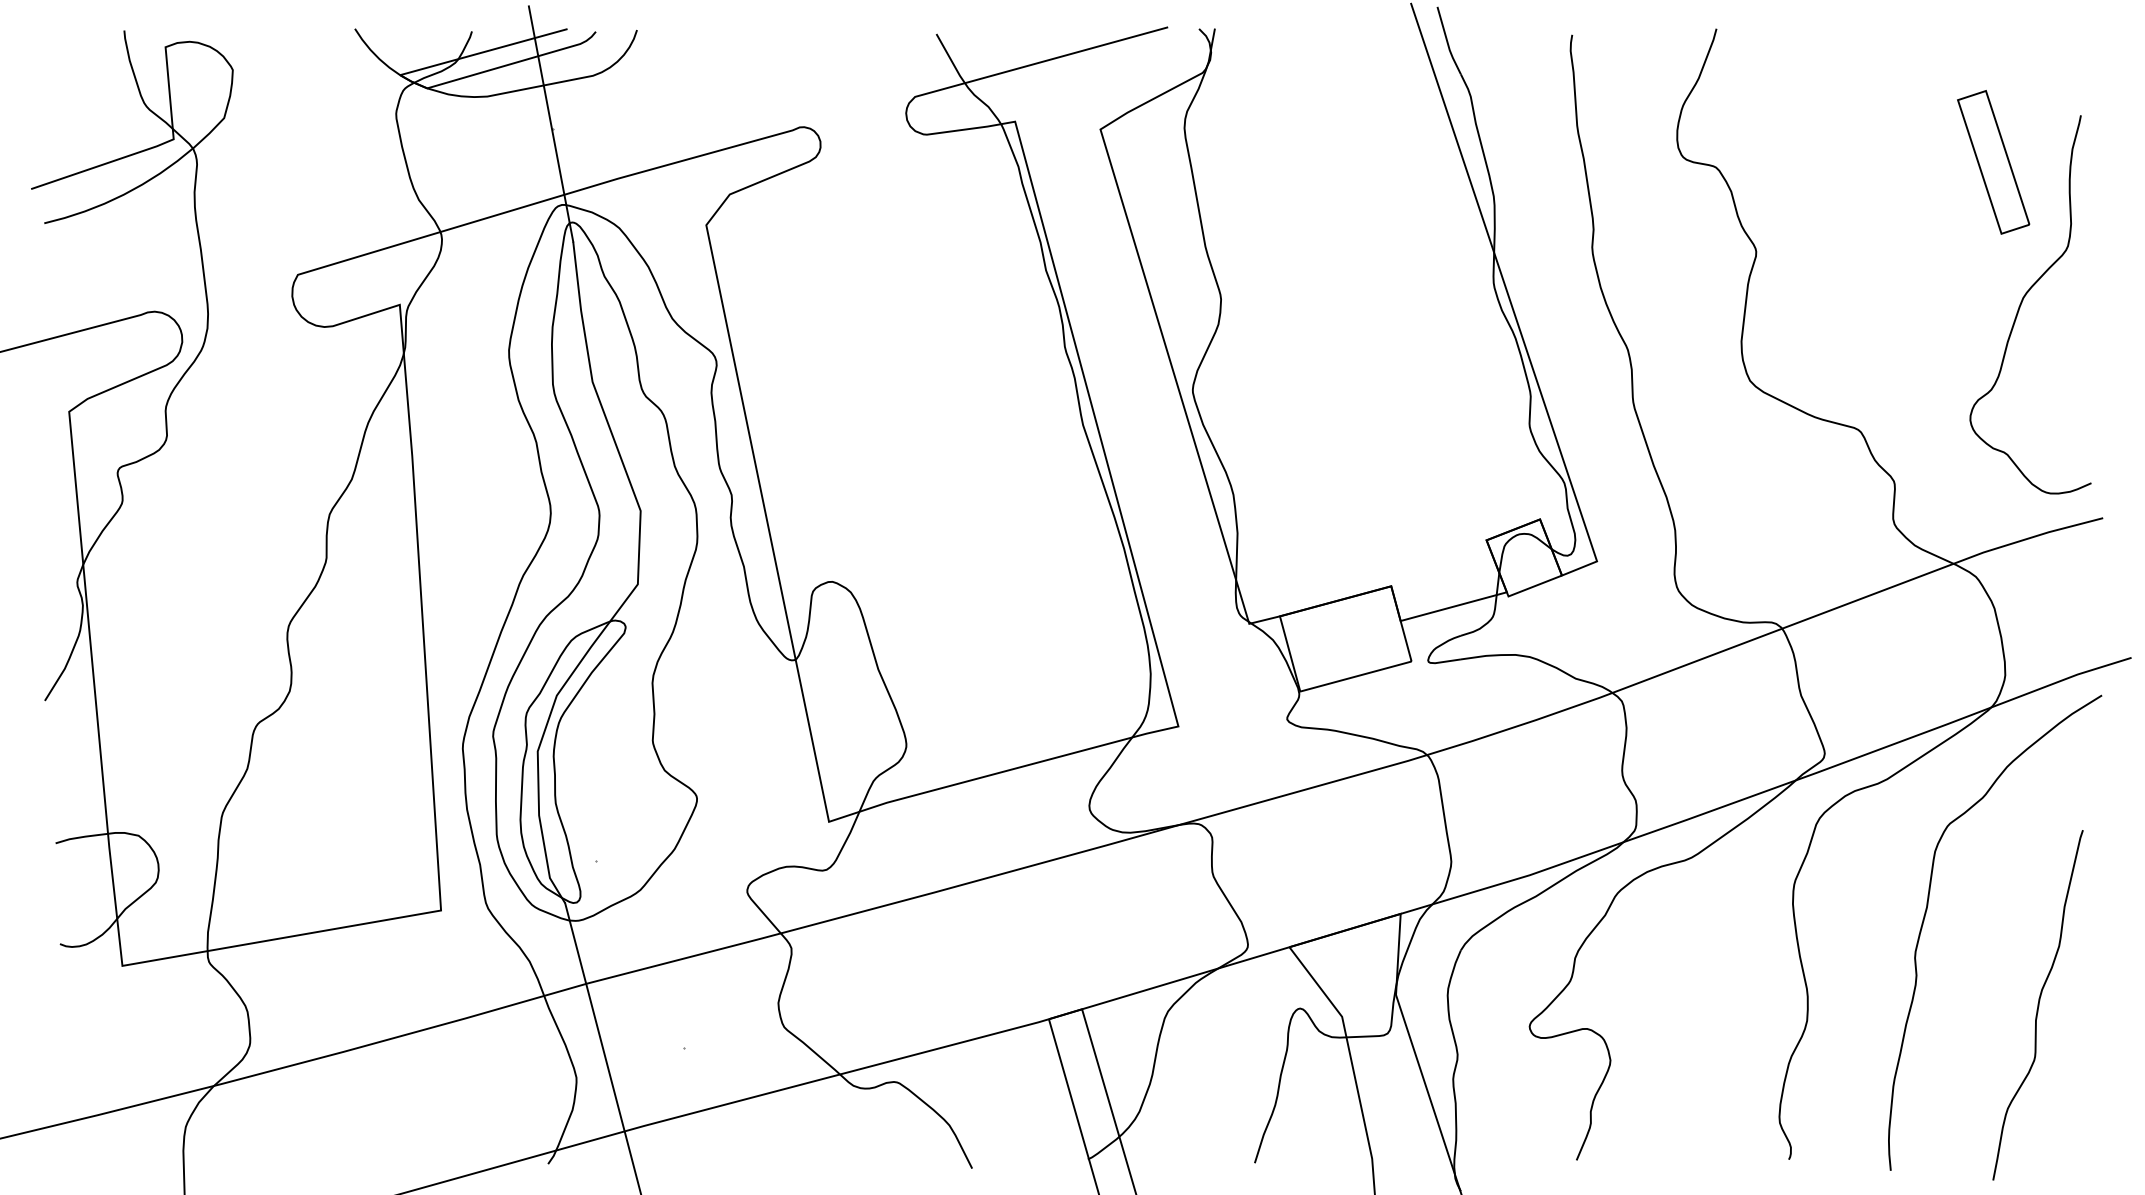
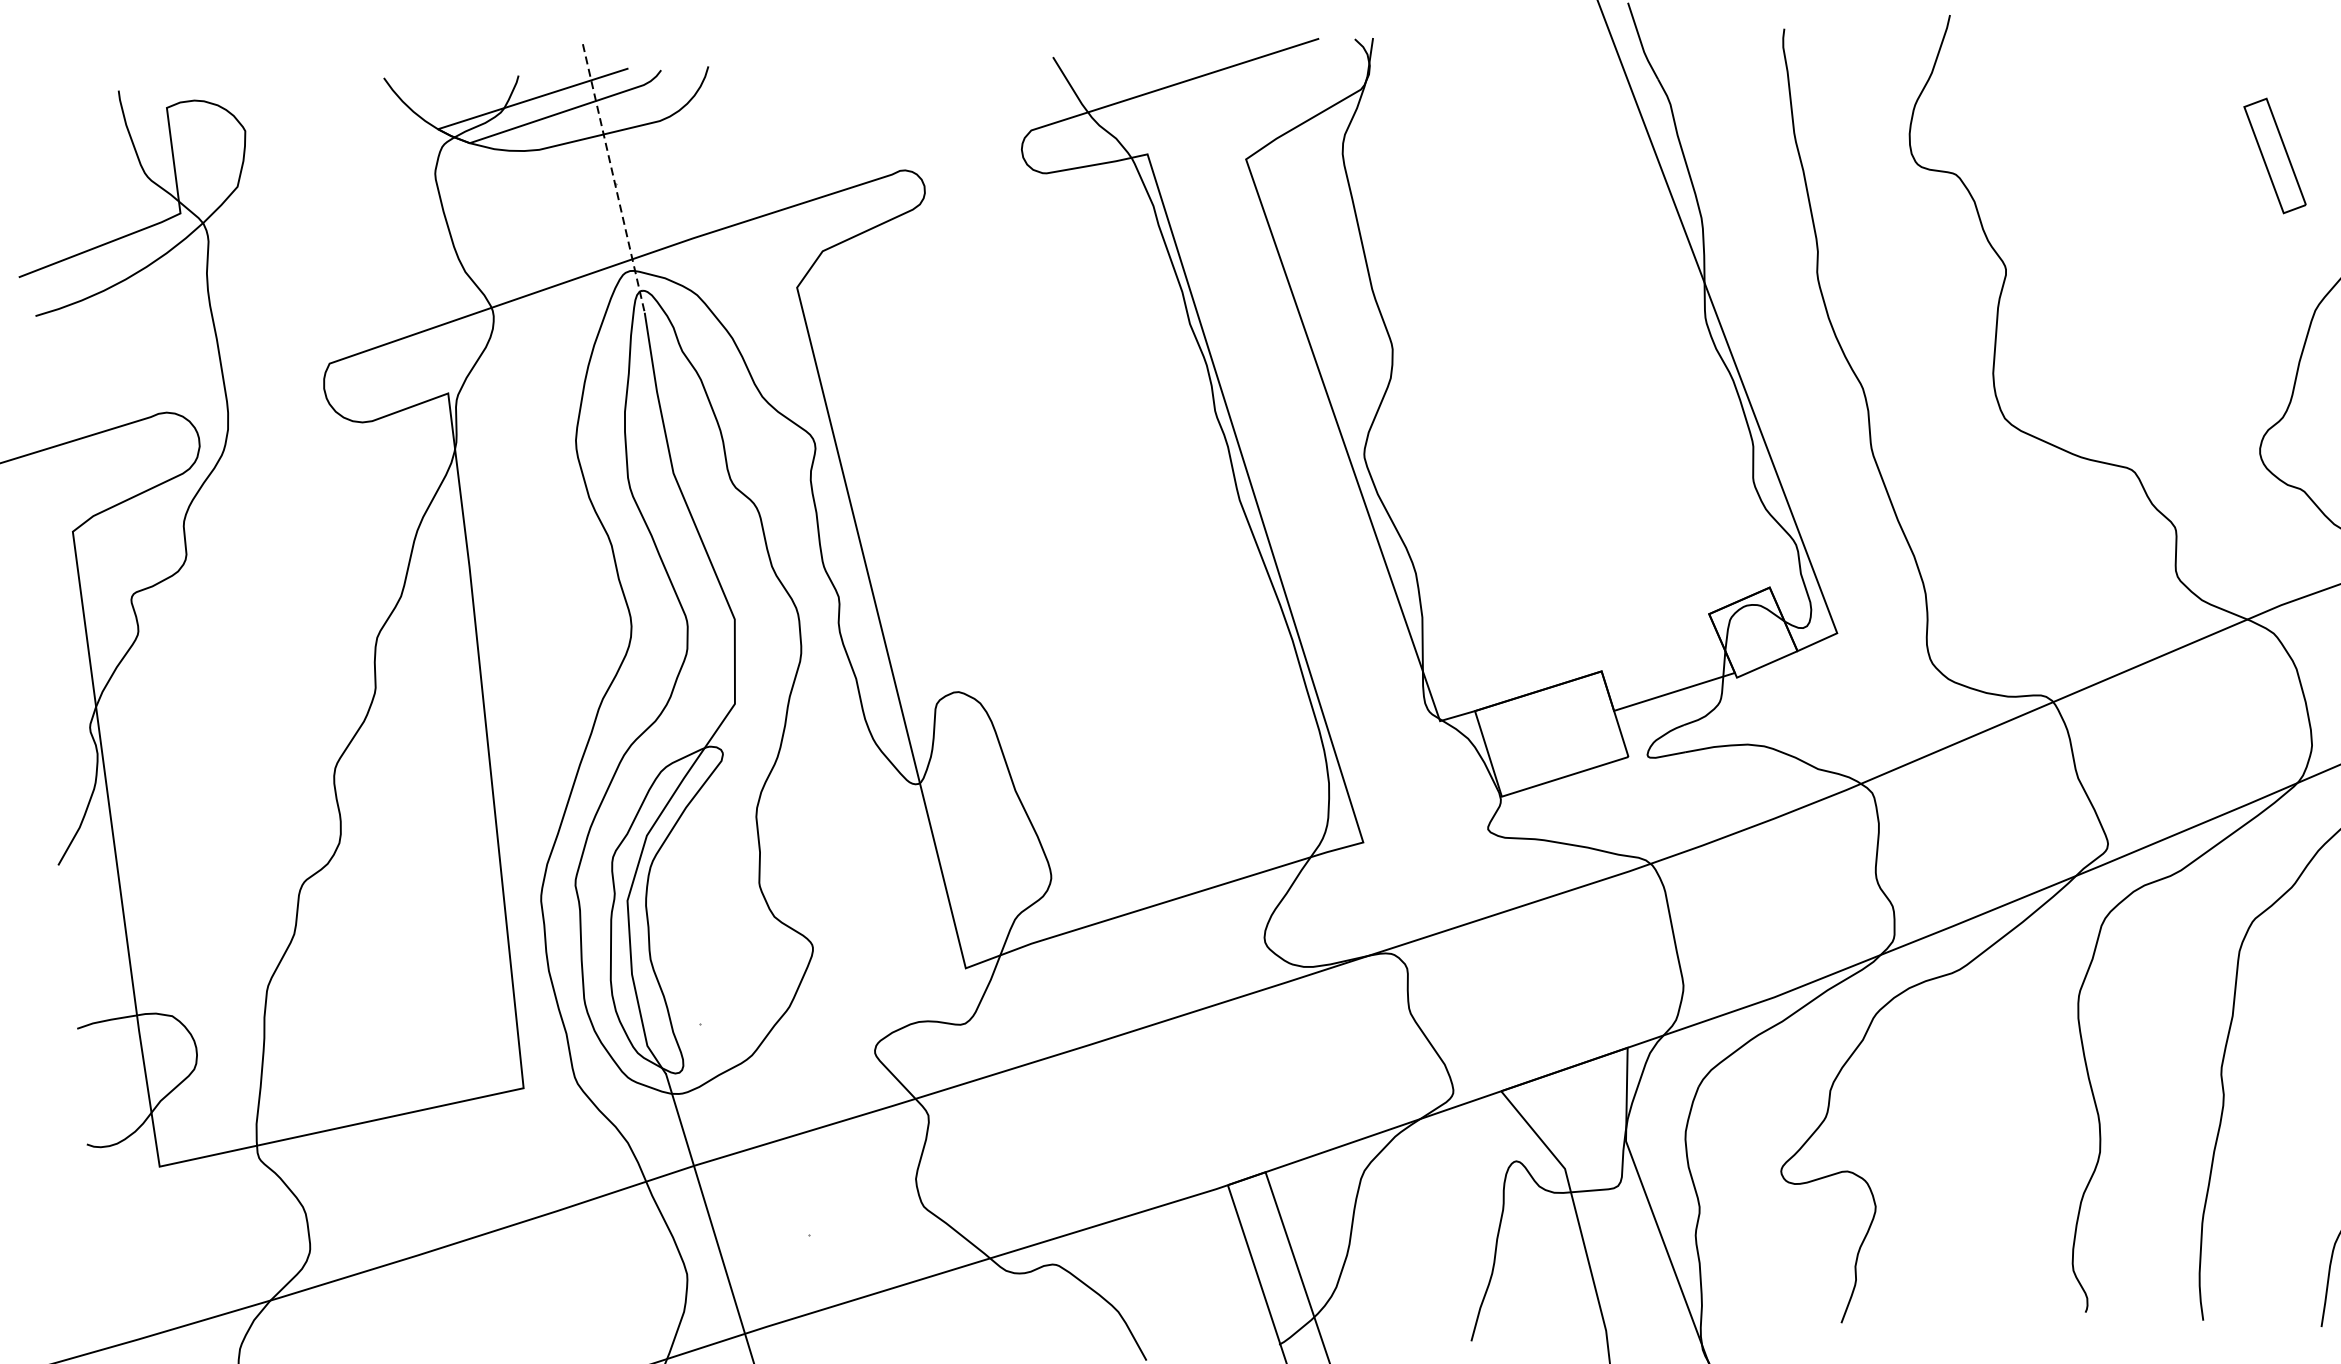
line: (551, 124) -> (614, 179), solid -> dashed
part: (1993, 162) -> (2274, 156), size x0.7

